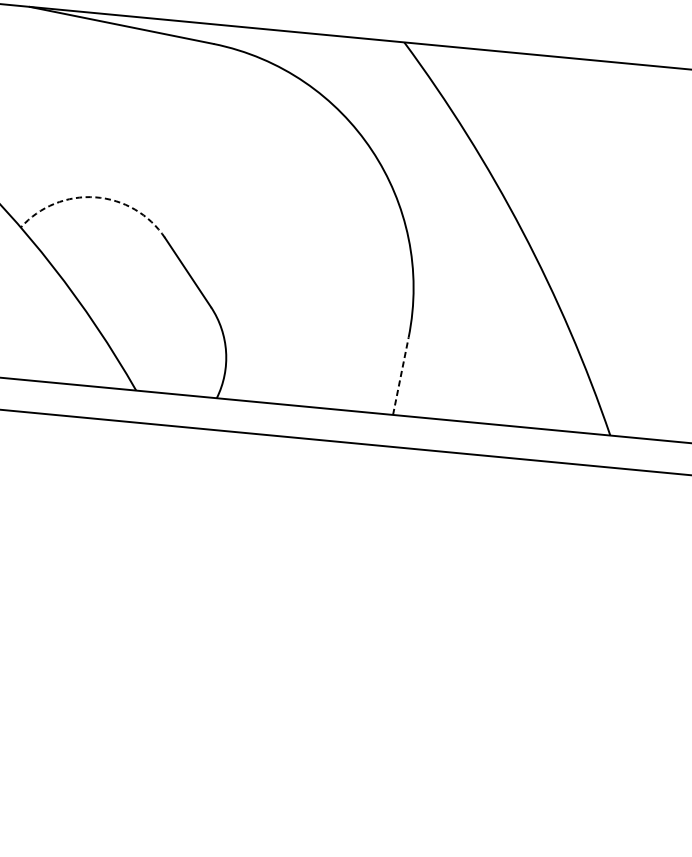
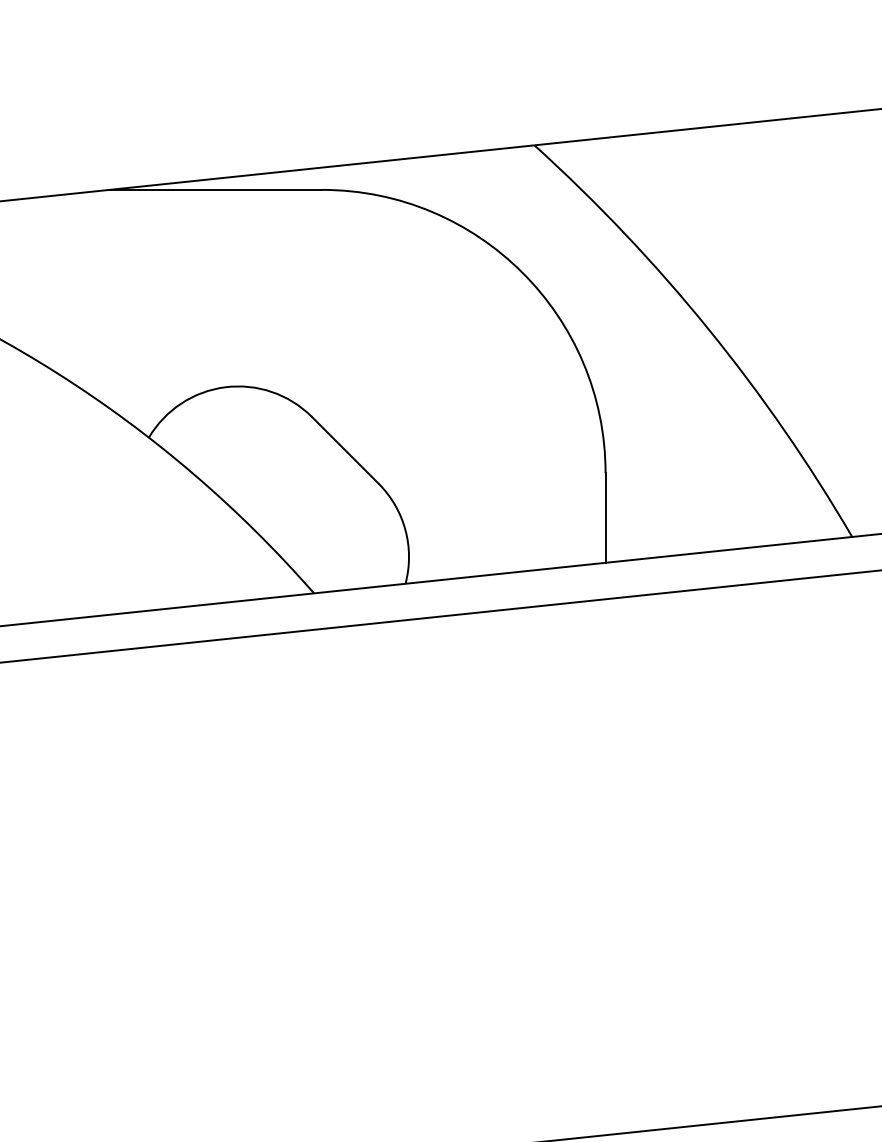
arc: (95, 197) -> (225, 387), dashed -> solid
line: (400, 375) -> (605, 517), dashed -> solid

